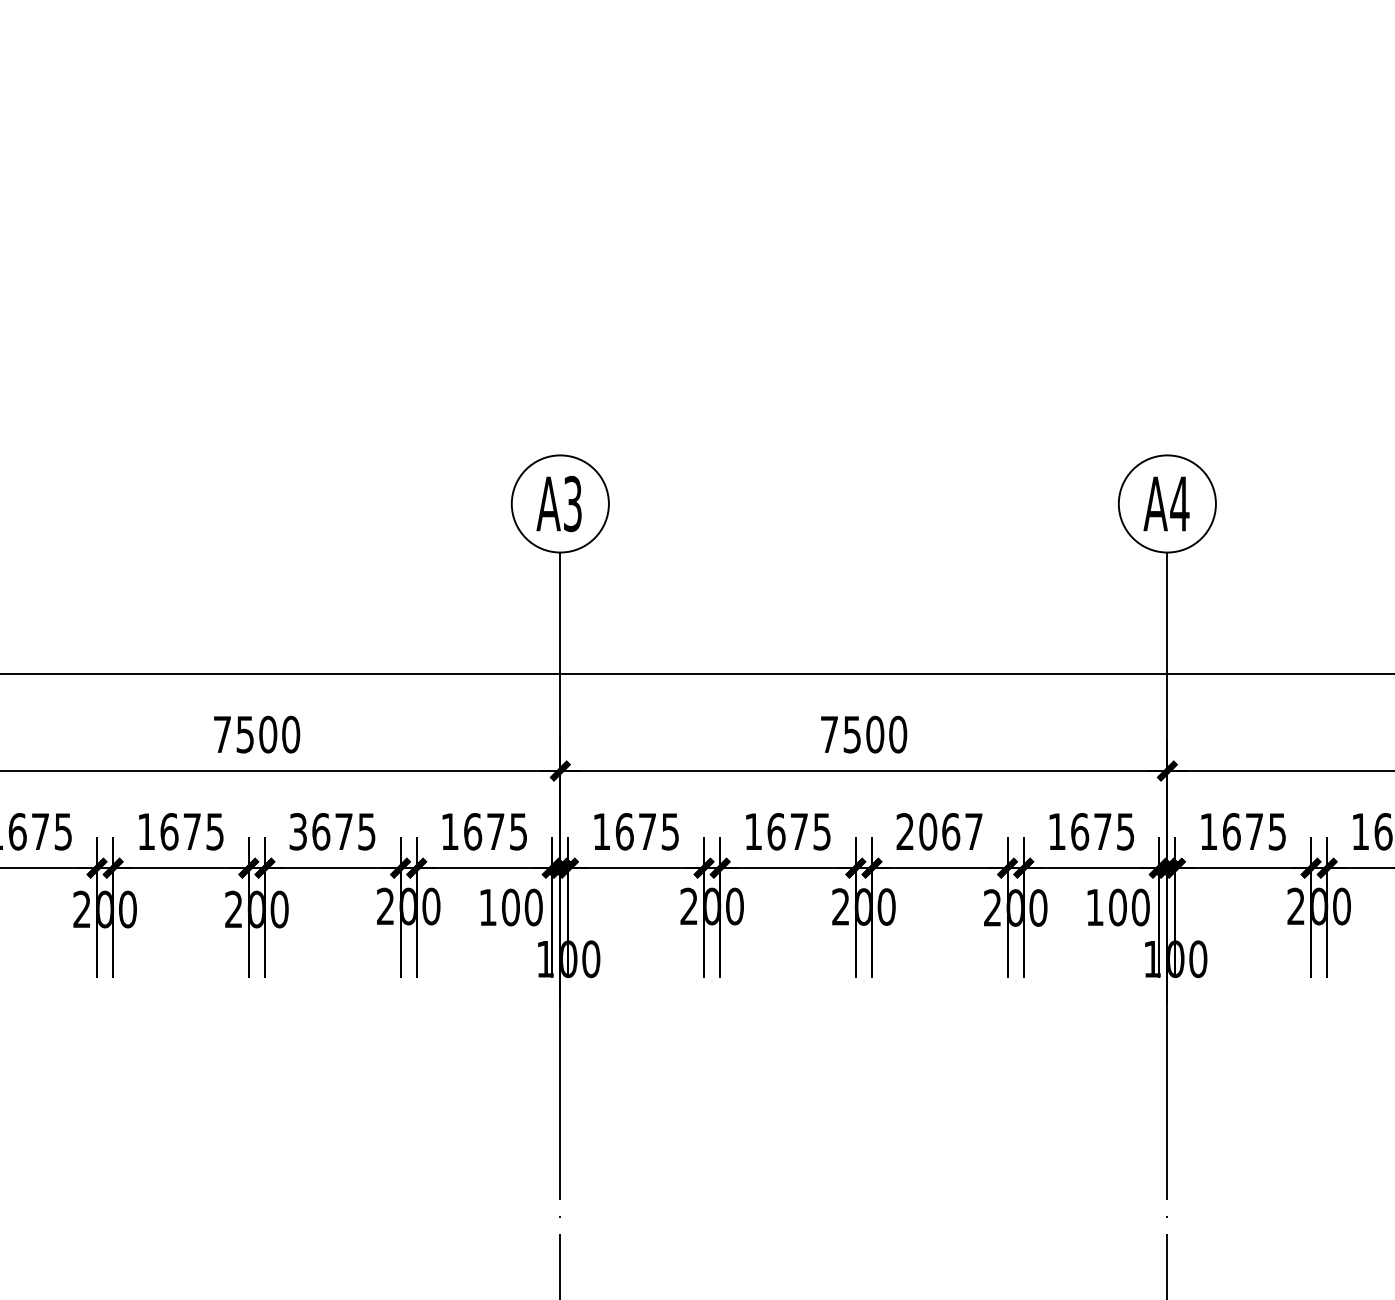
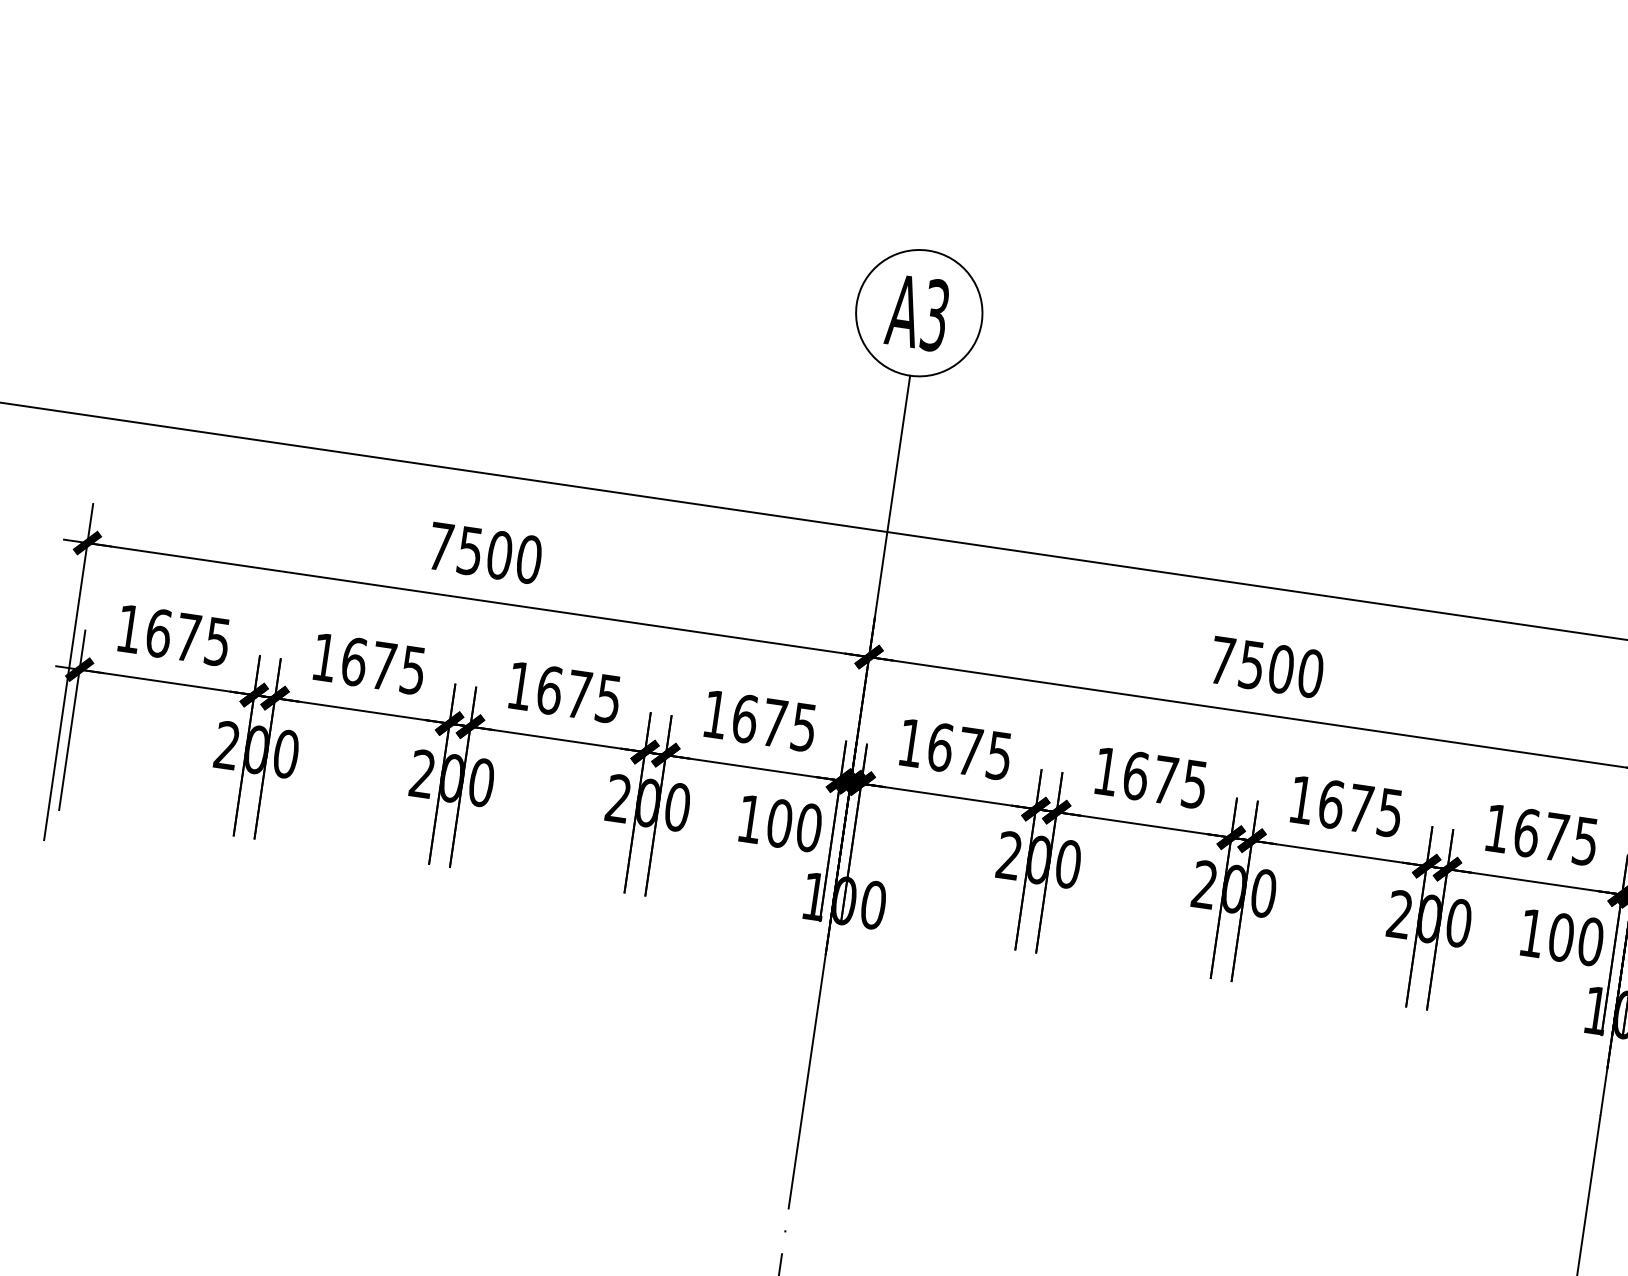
text: (297, 831) -> (519, 685), 3675 -> 1675
text: (939, 831) -> (1345, 806), 2067 -> 1675

